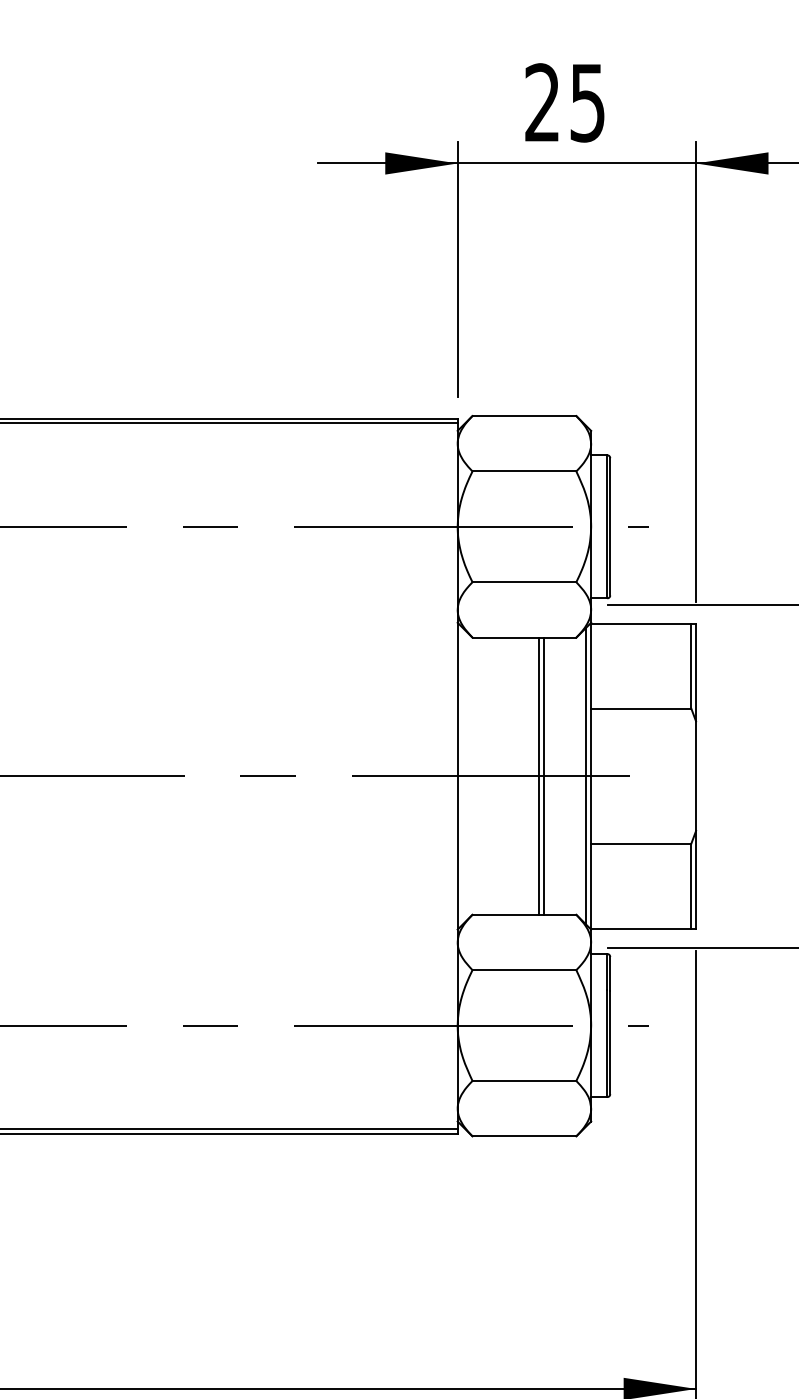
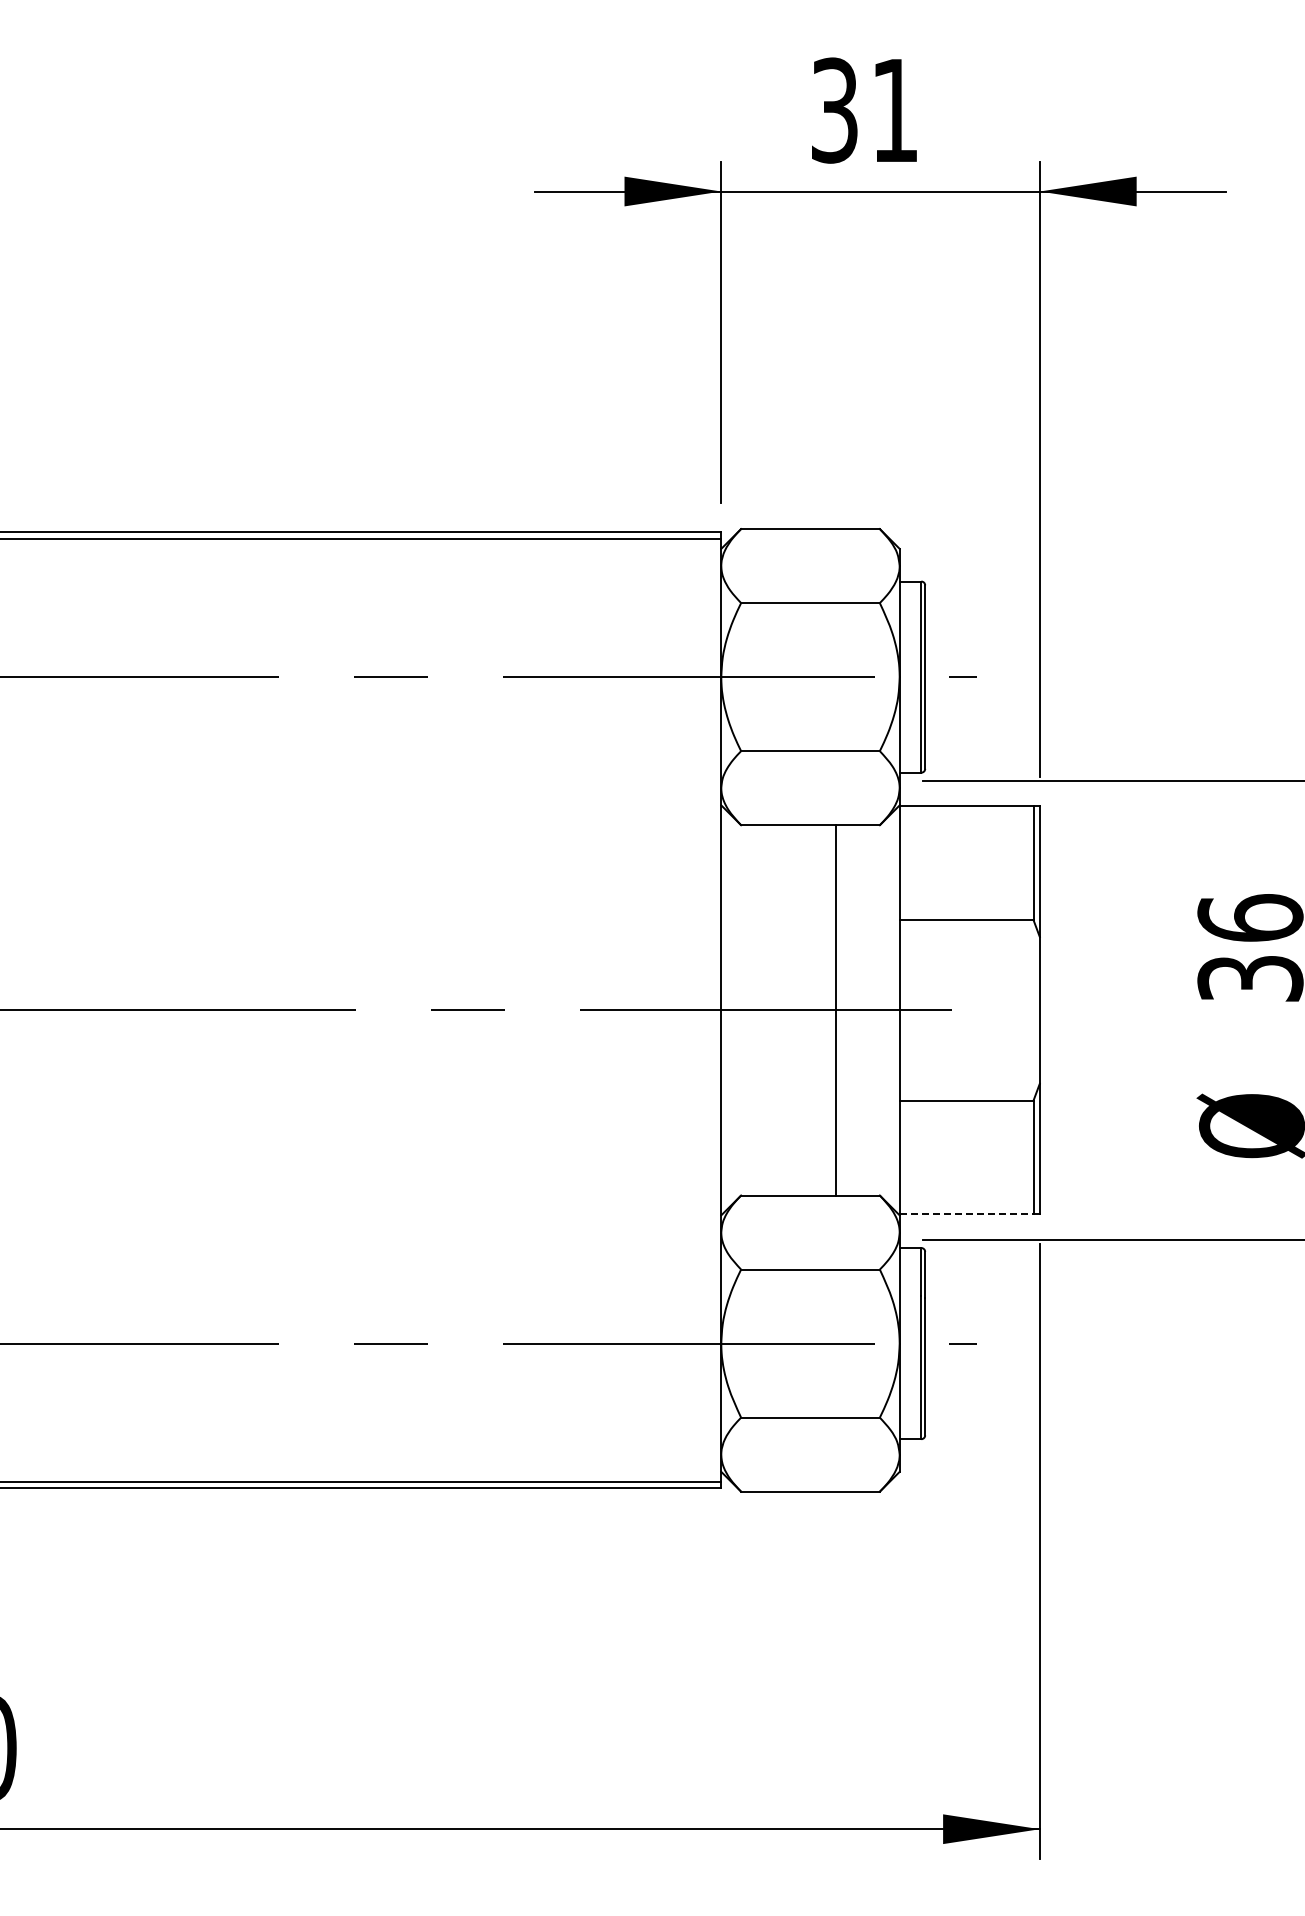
text: (564, 102) -> (864, 110), 25 -> 31
line: (538, 776) -> (829, 1010), removed
line: (586, 776) -> (893, 1010), removed
line: (641, 928) -> (966, 1214), solid -> dashed

